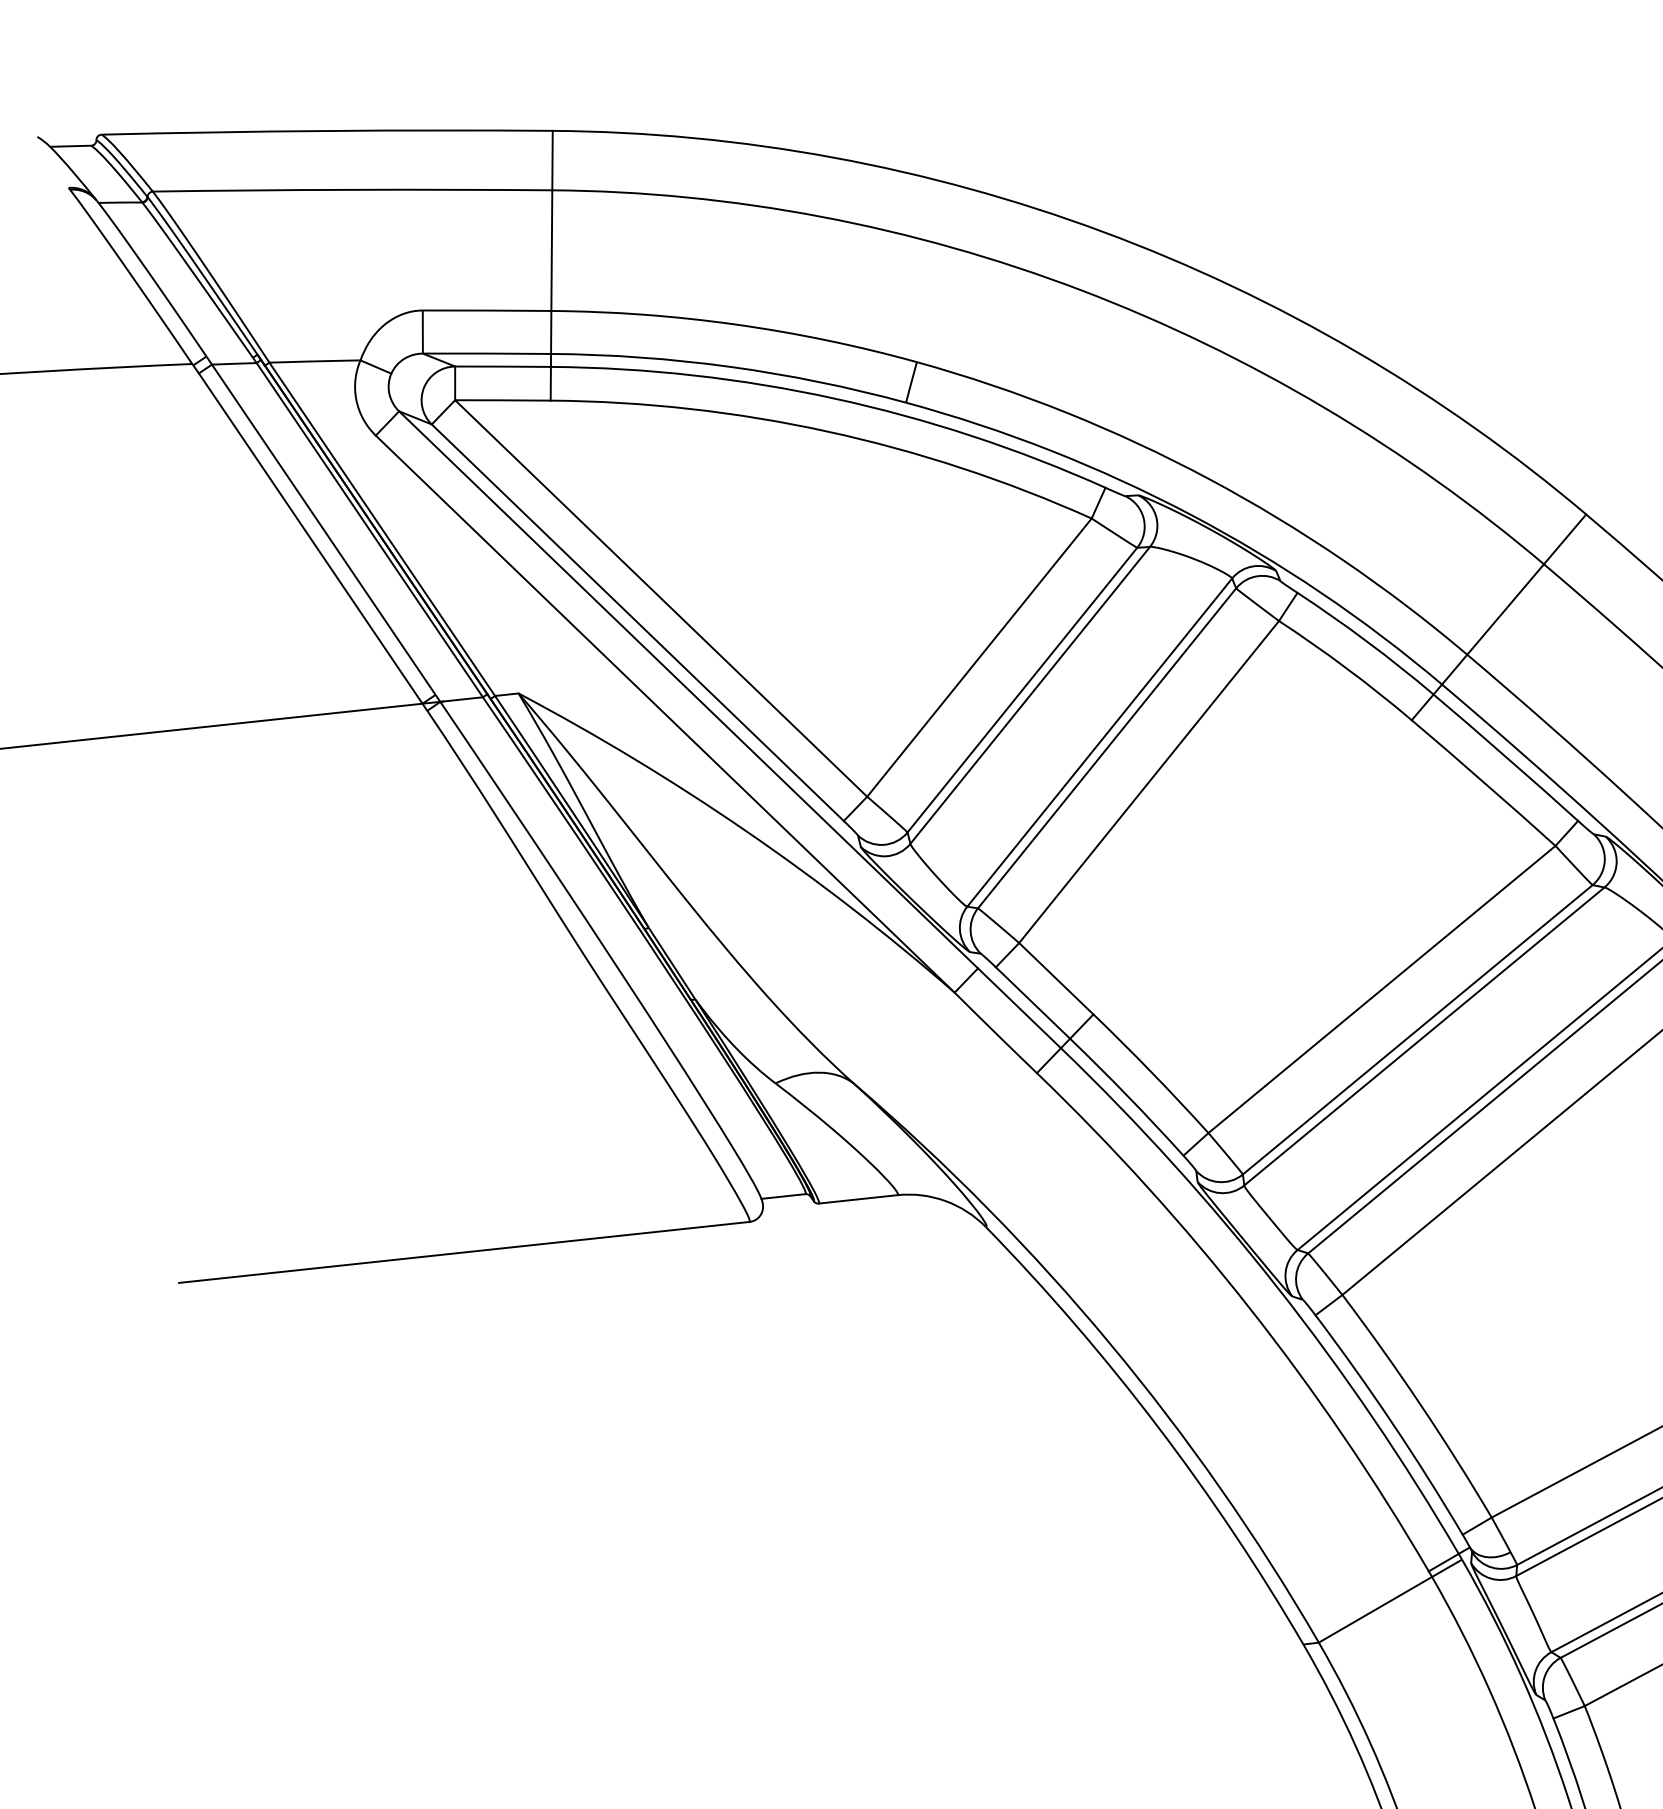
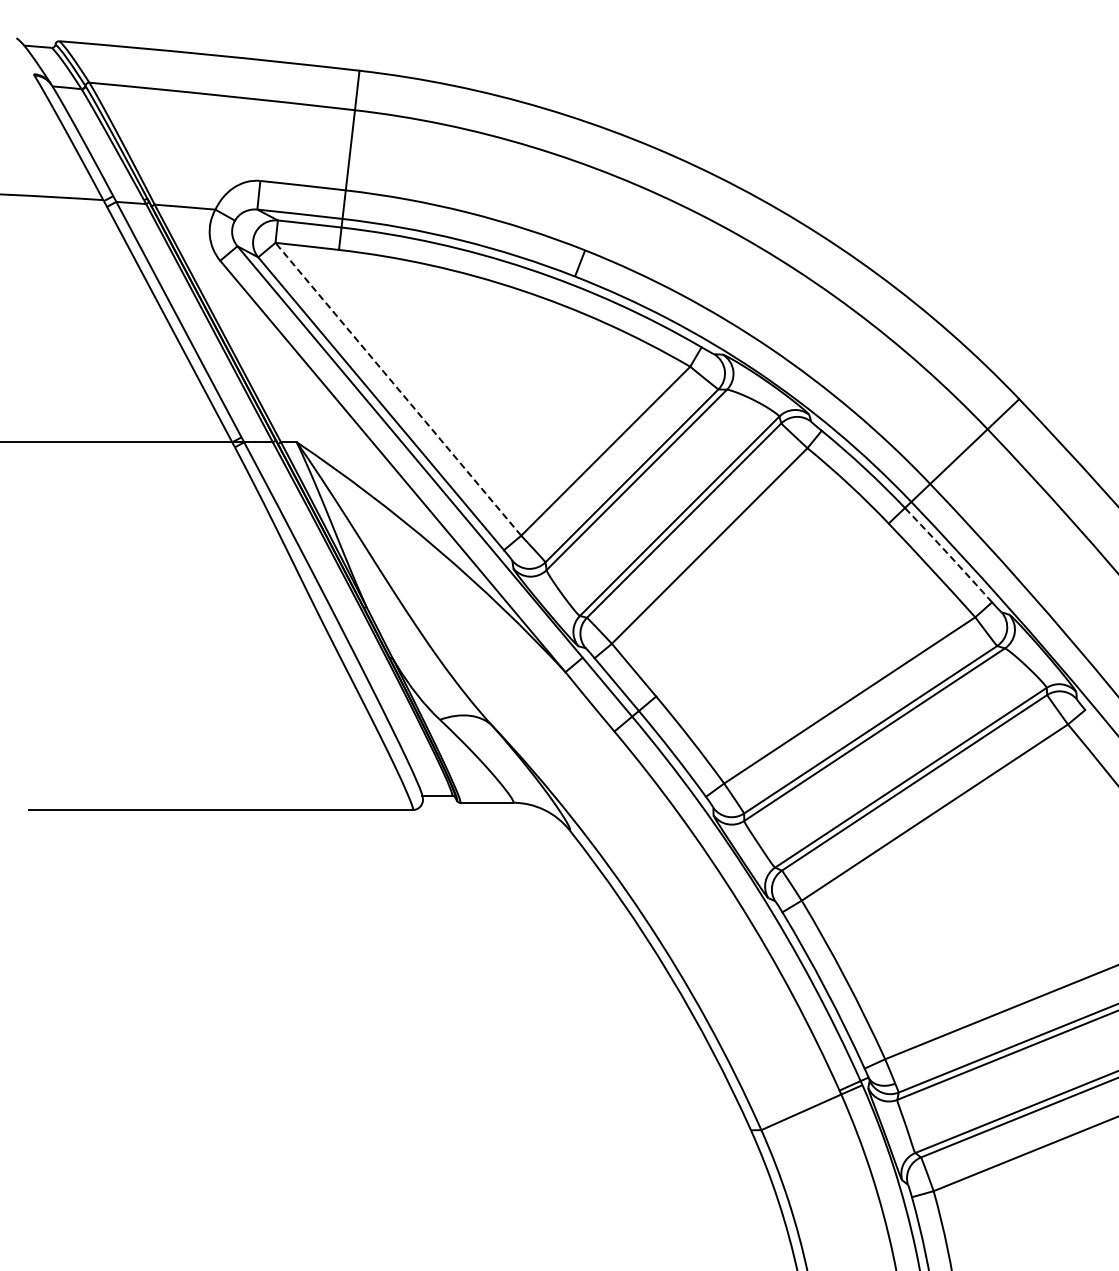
line: (661, 597) -> (398, 388), solid -> dashed
arc: (1505, 756) -> (948, 554), solid -> dashed

